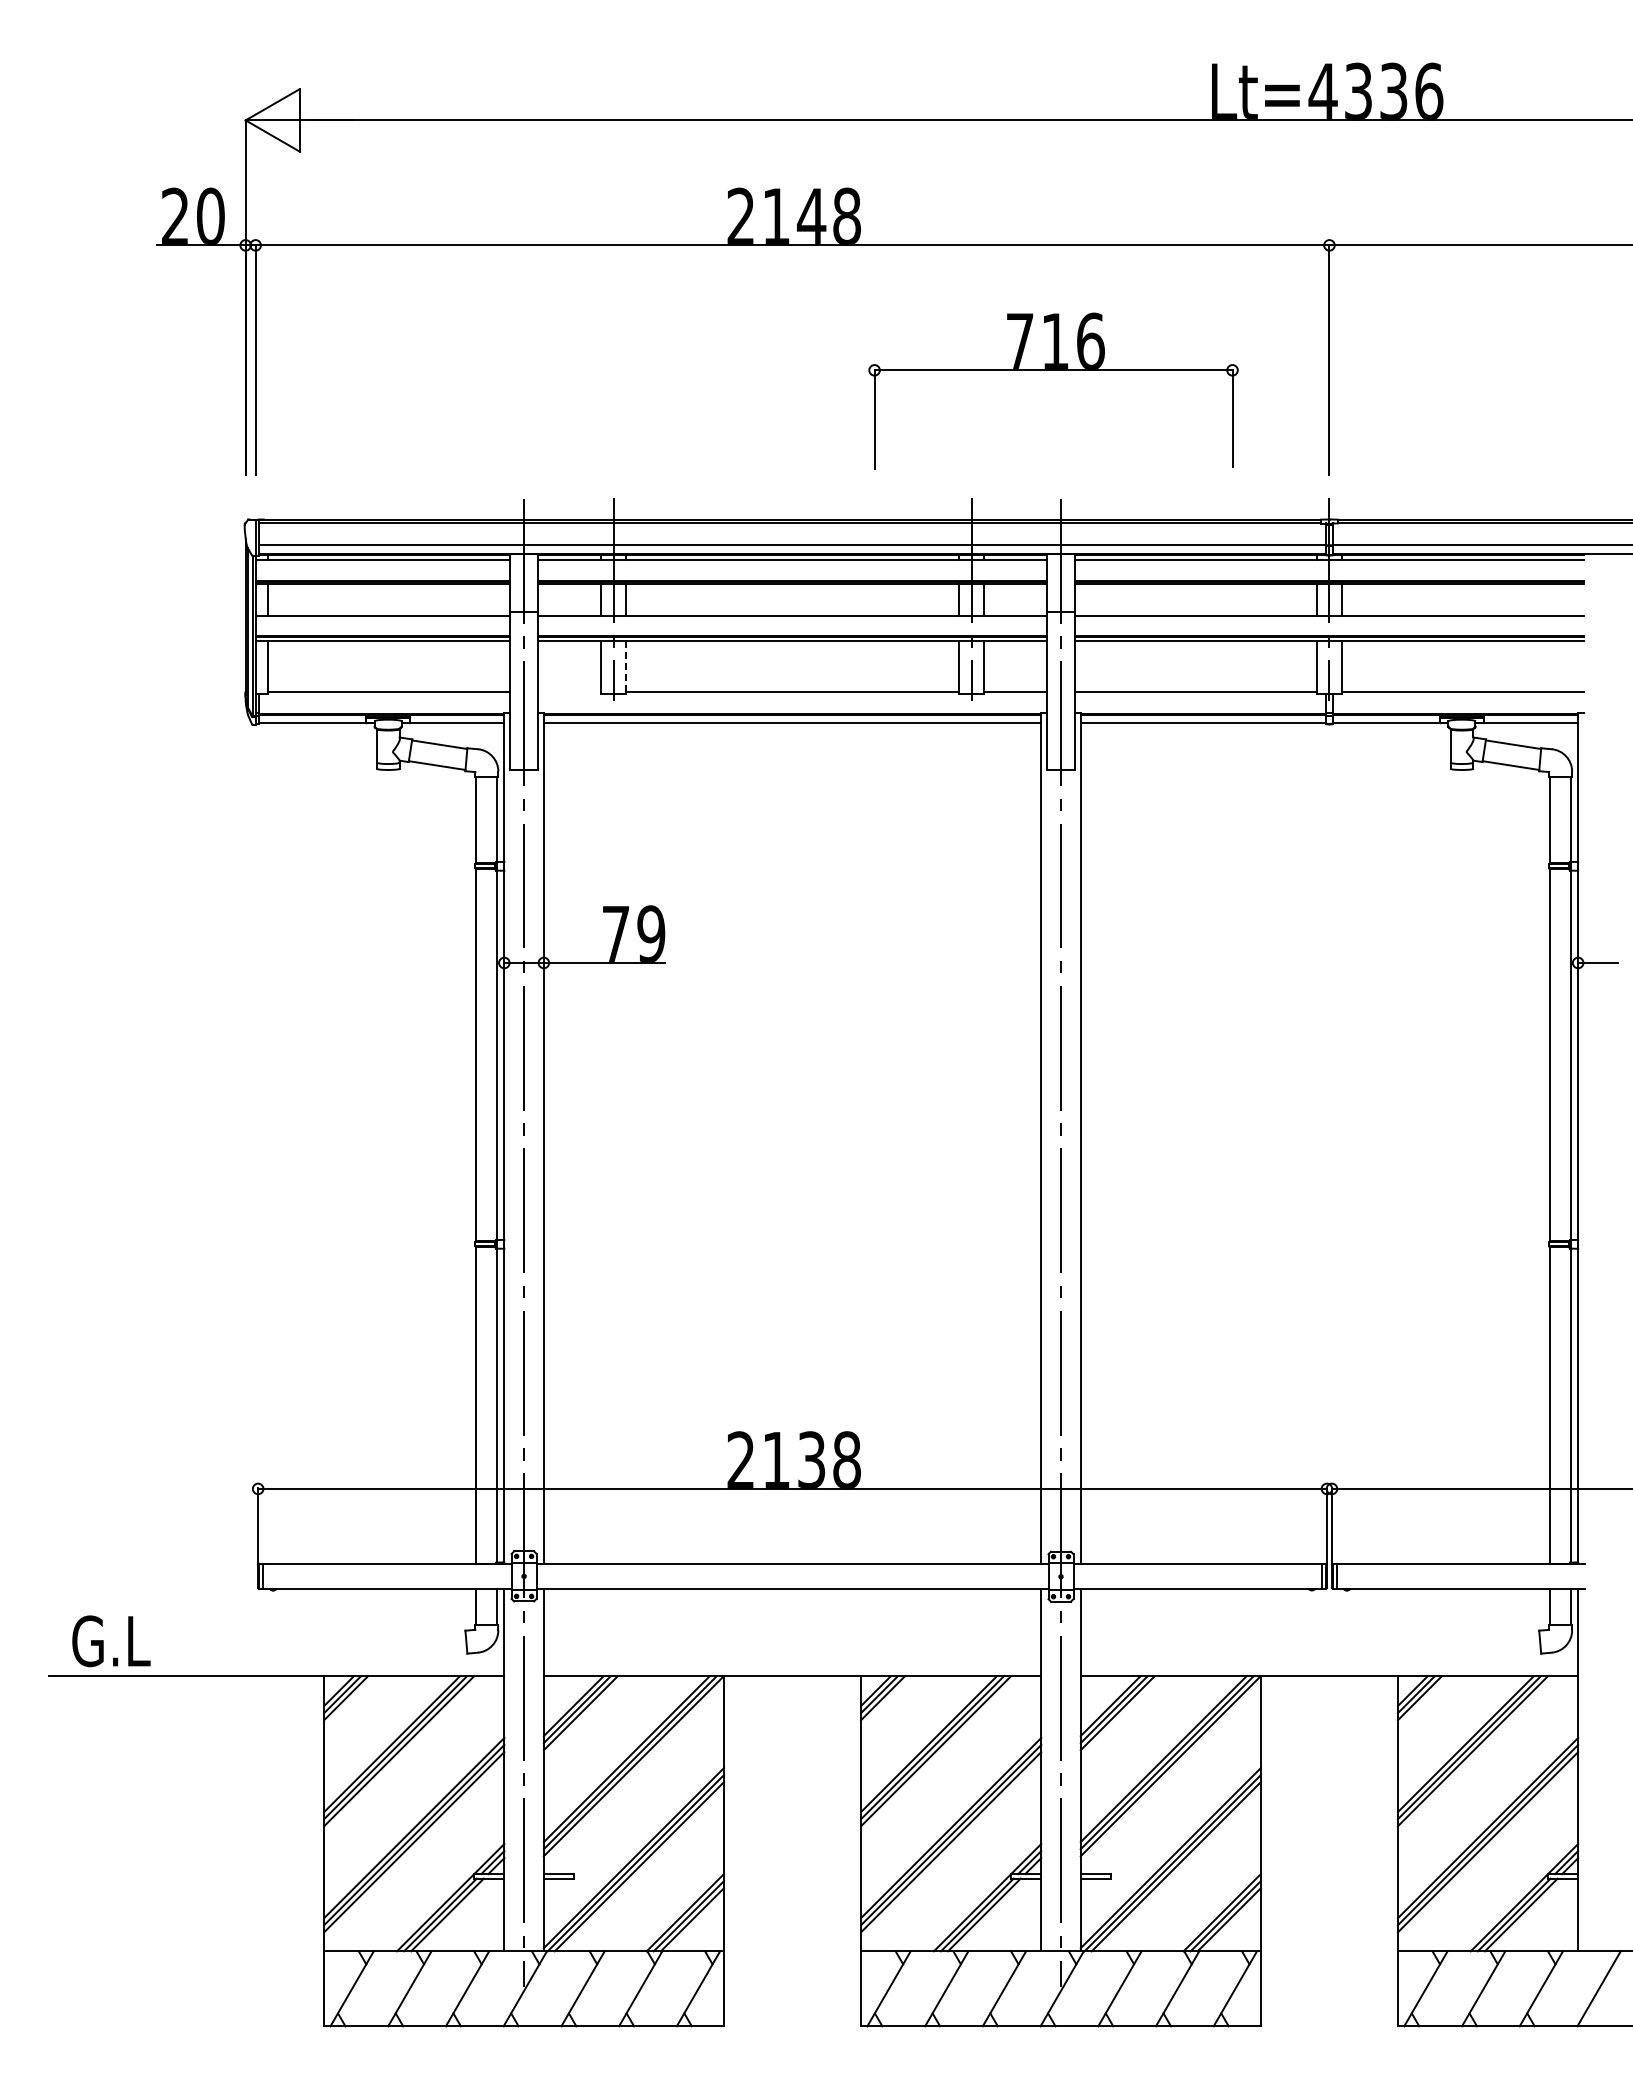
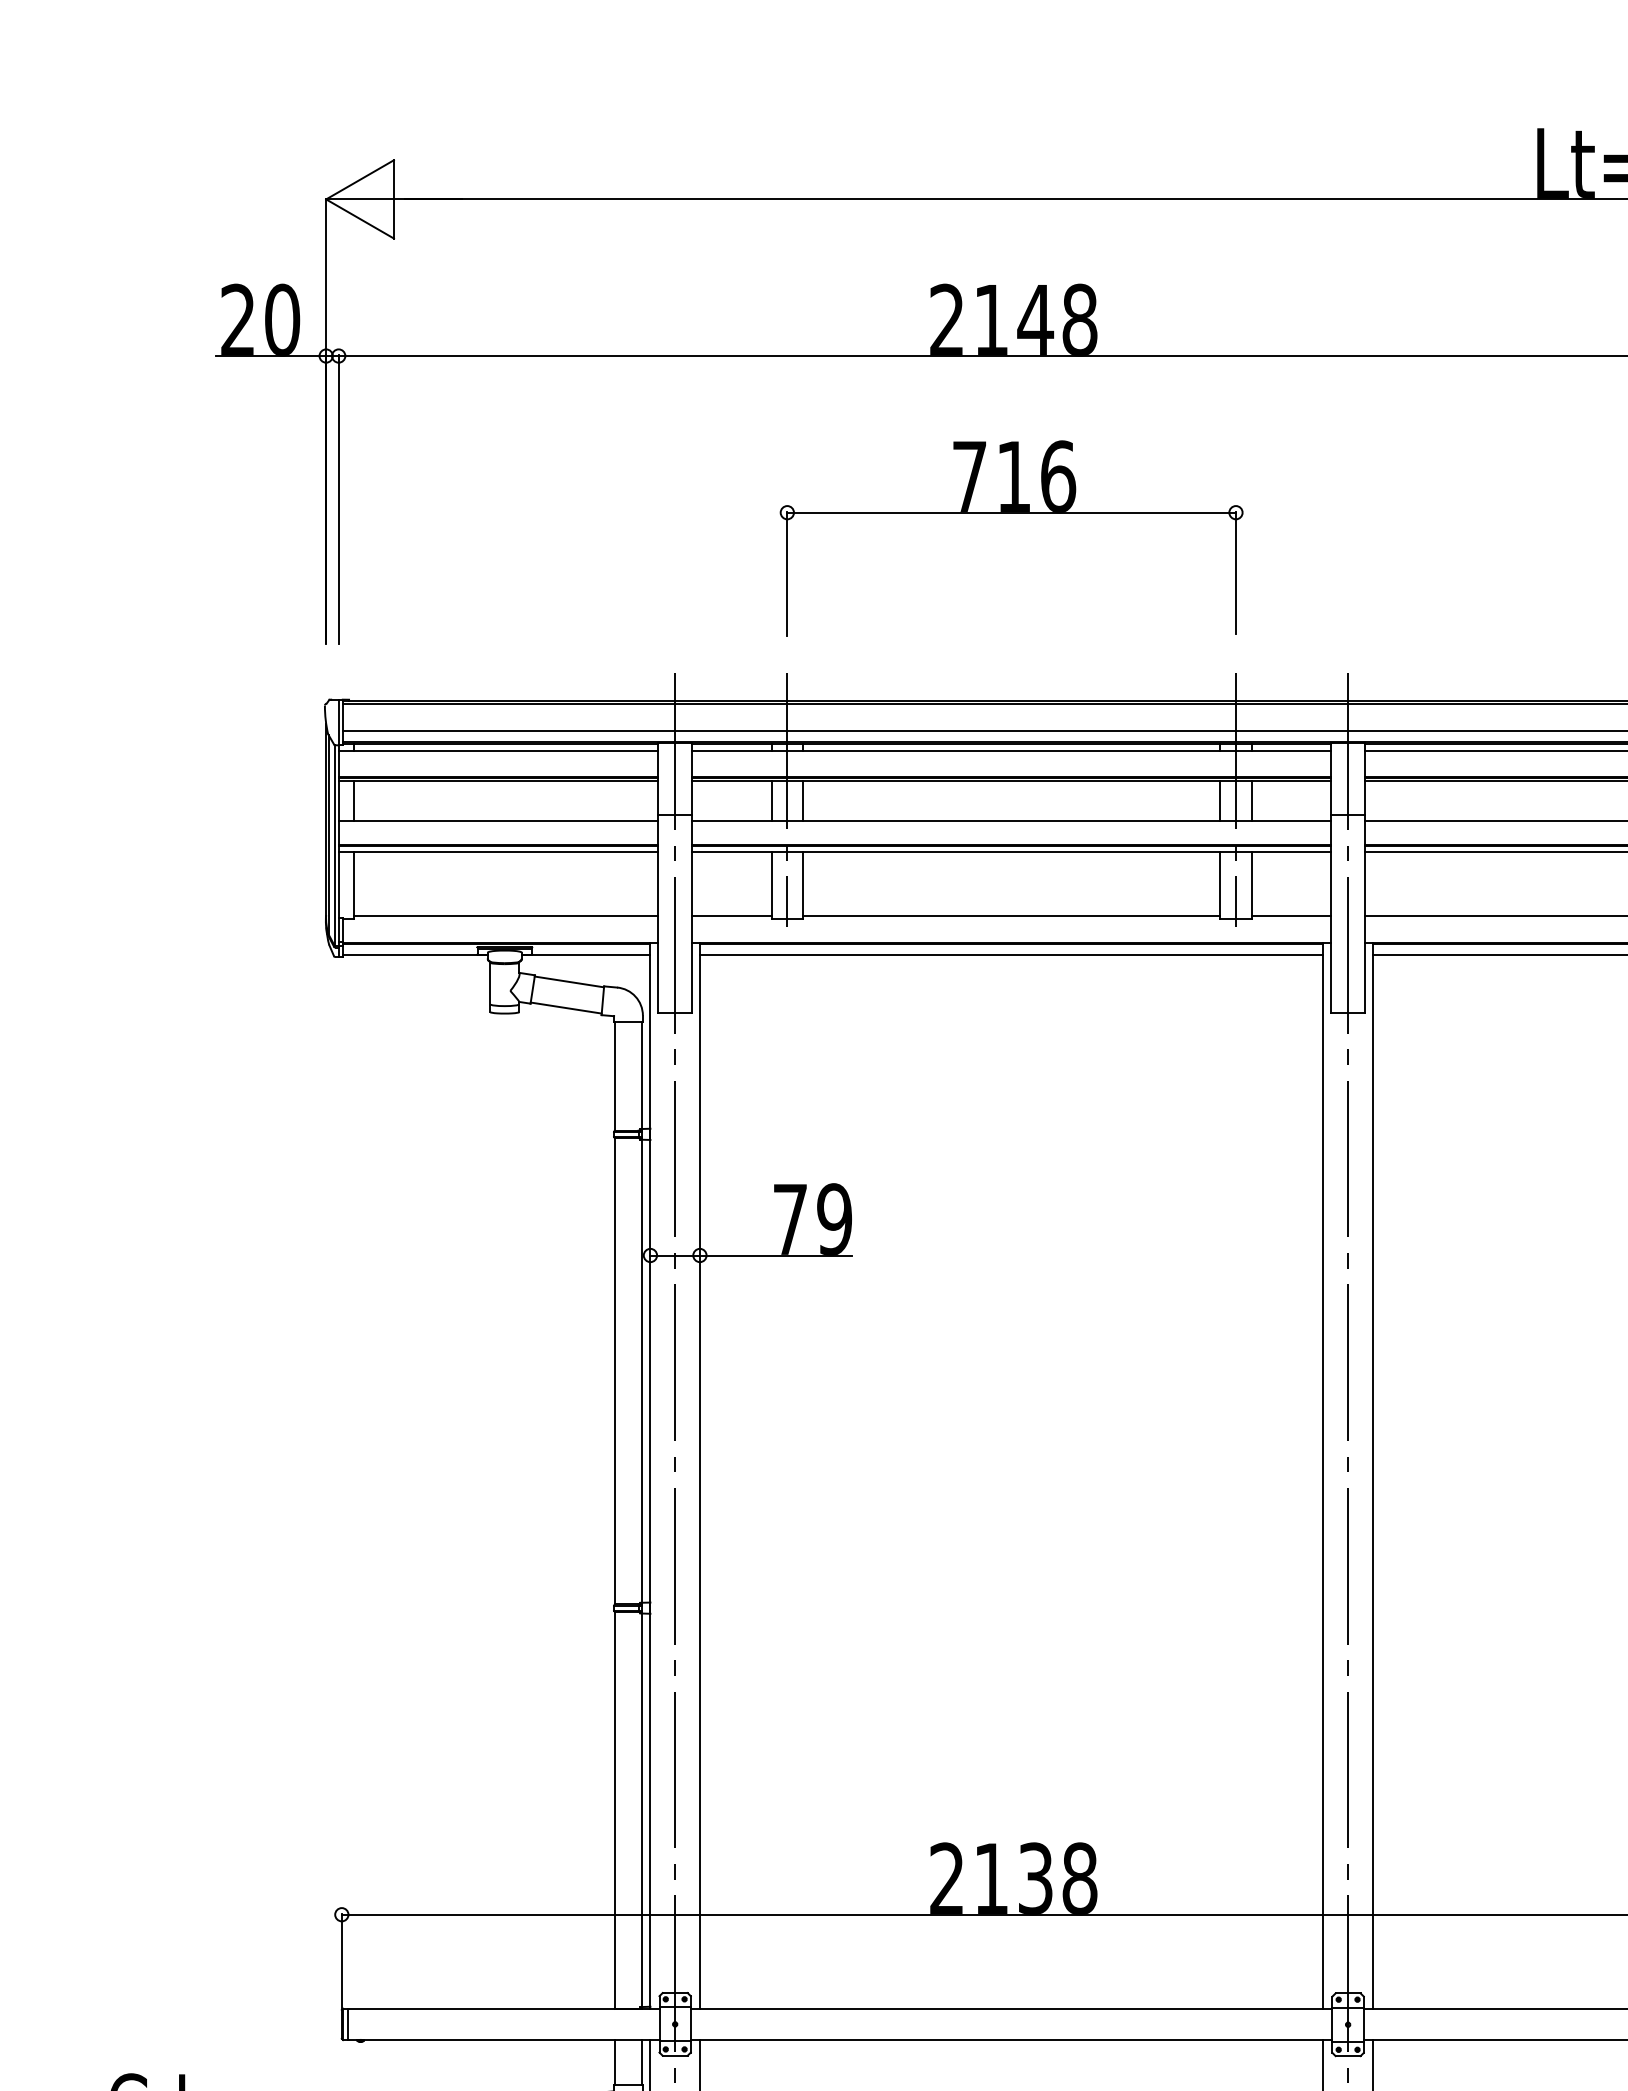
part: (1053, 370) -> (1011, 512), moved
line: (626, 667) -> (803, 885), dashed -> solid
line: (569, 691) -> (732, 915), added

